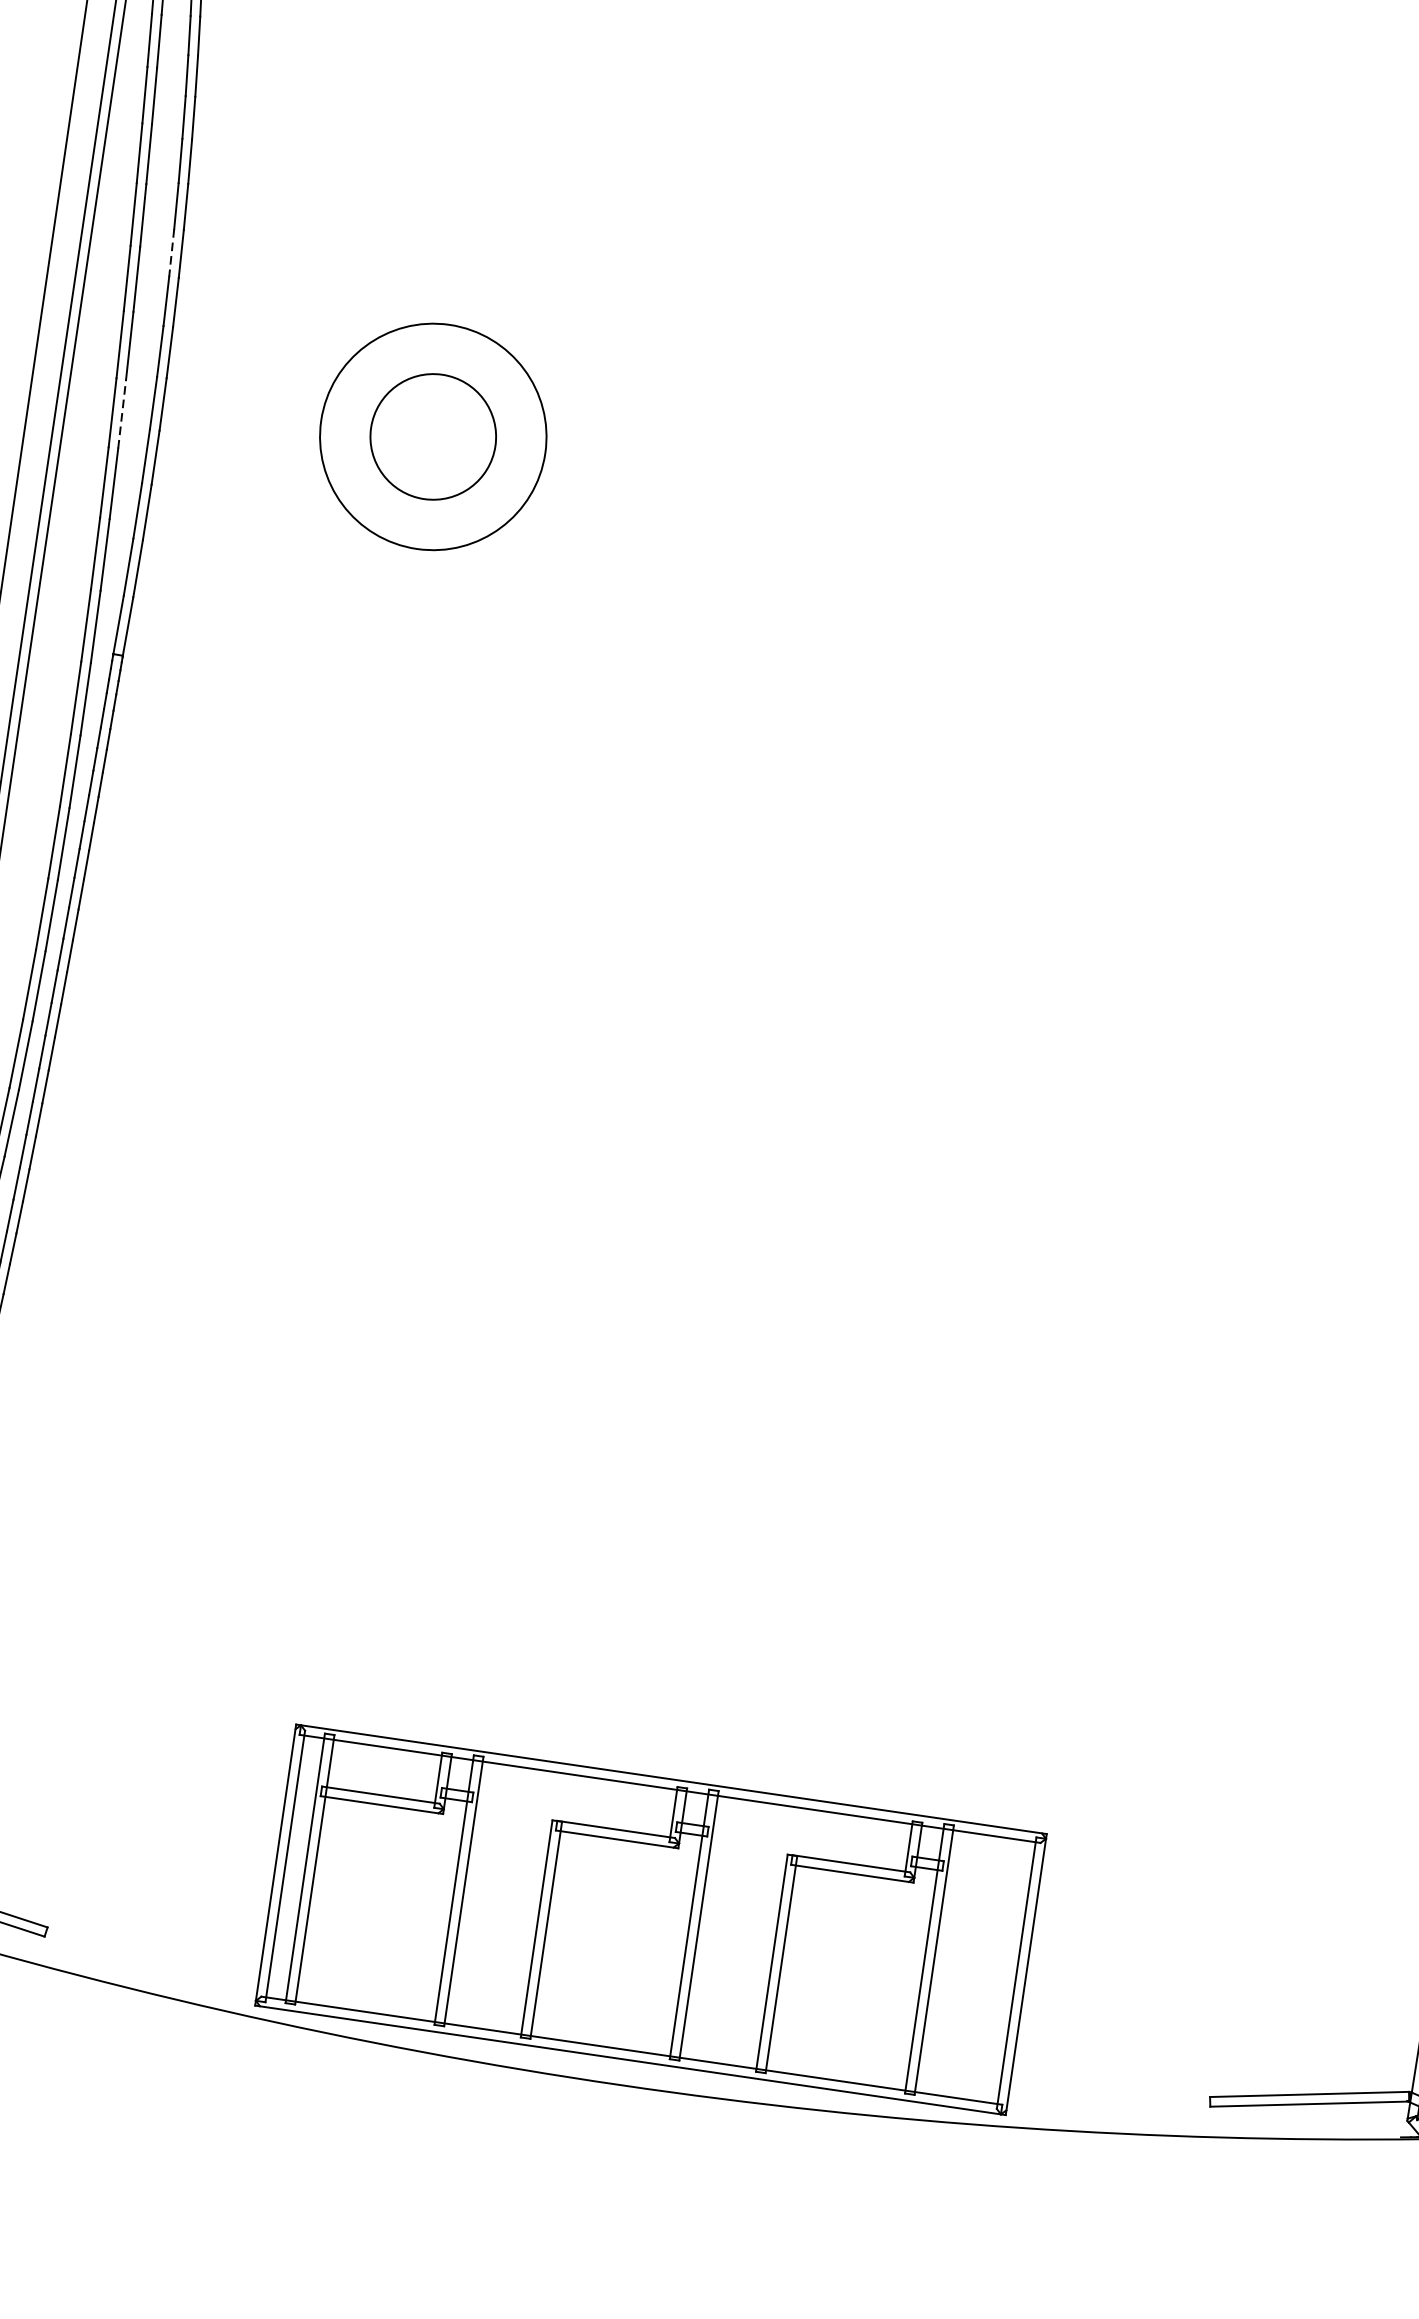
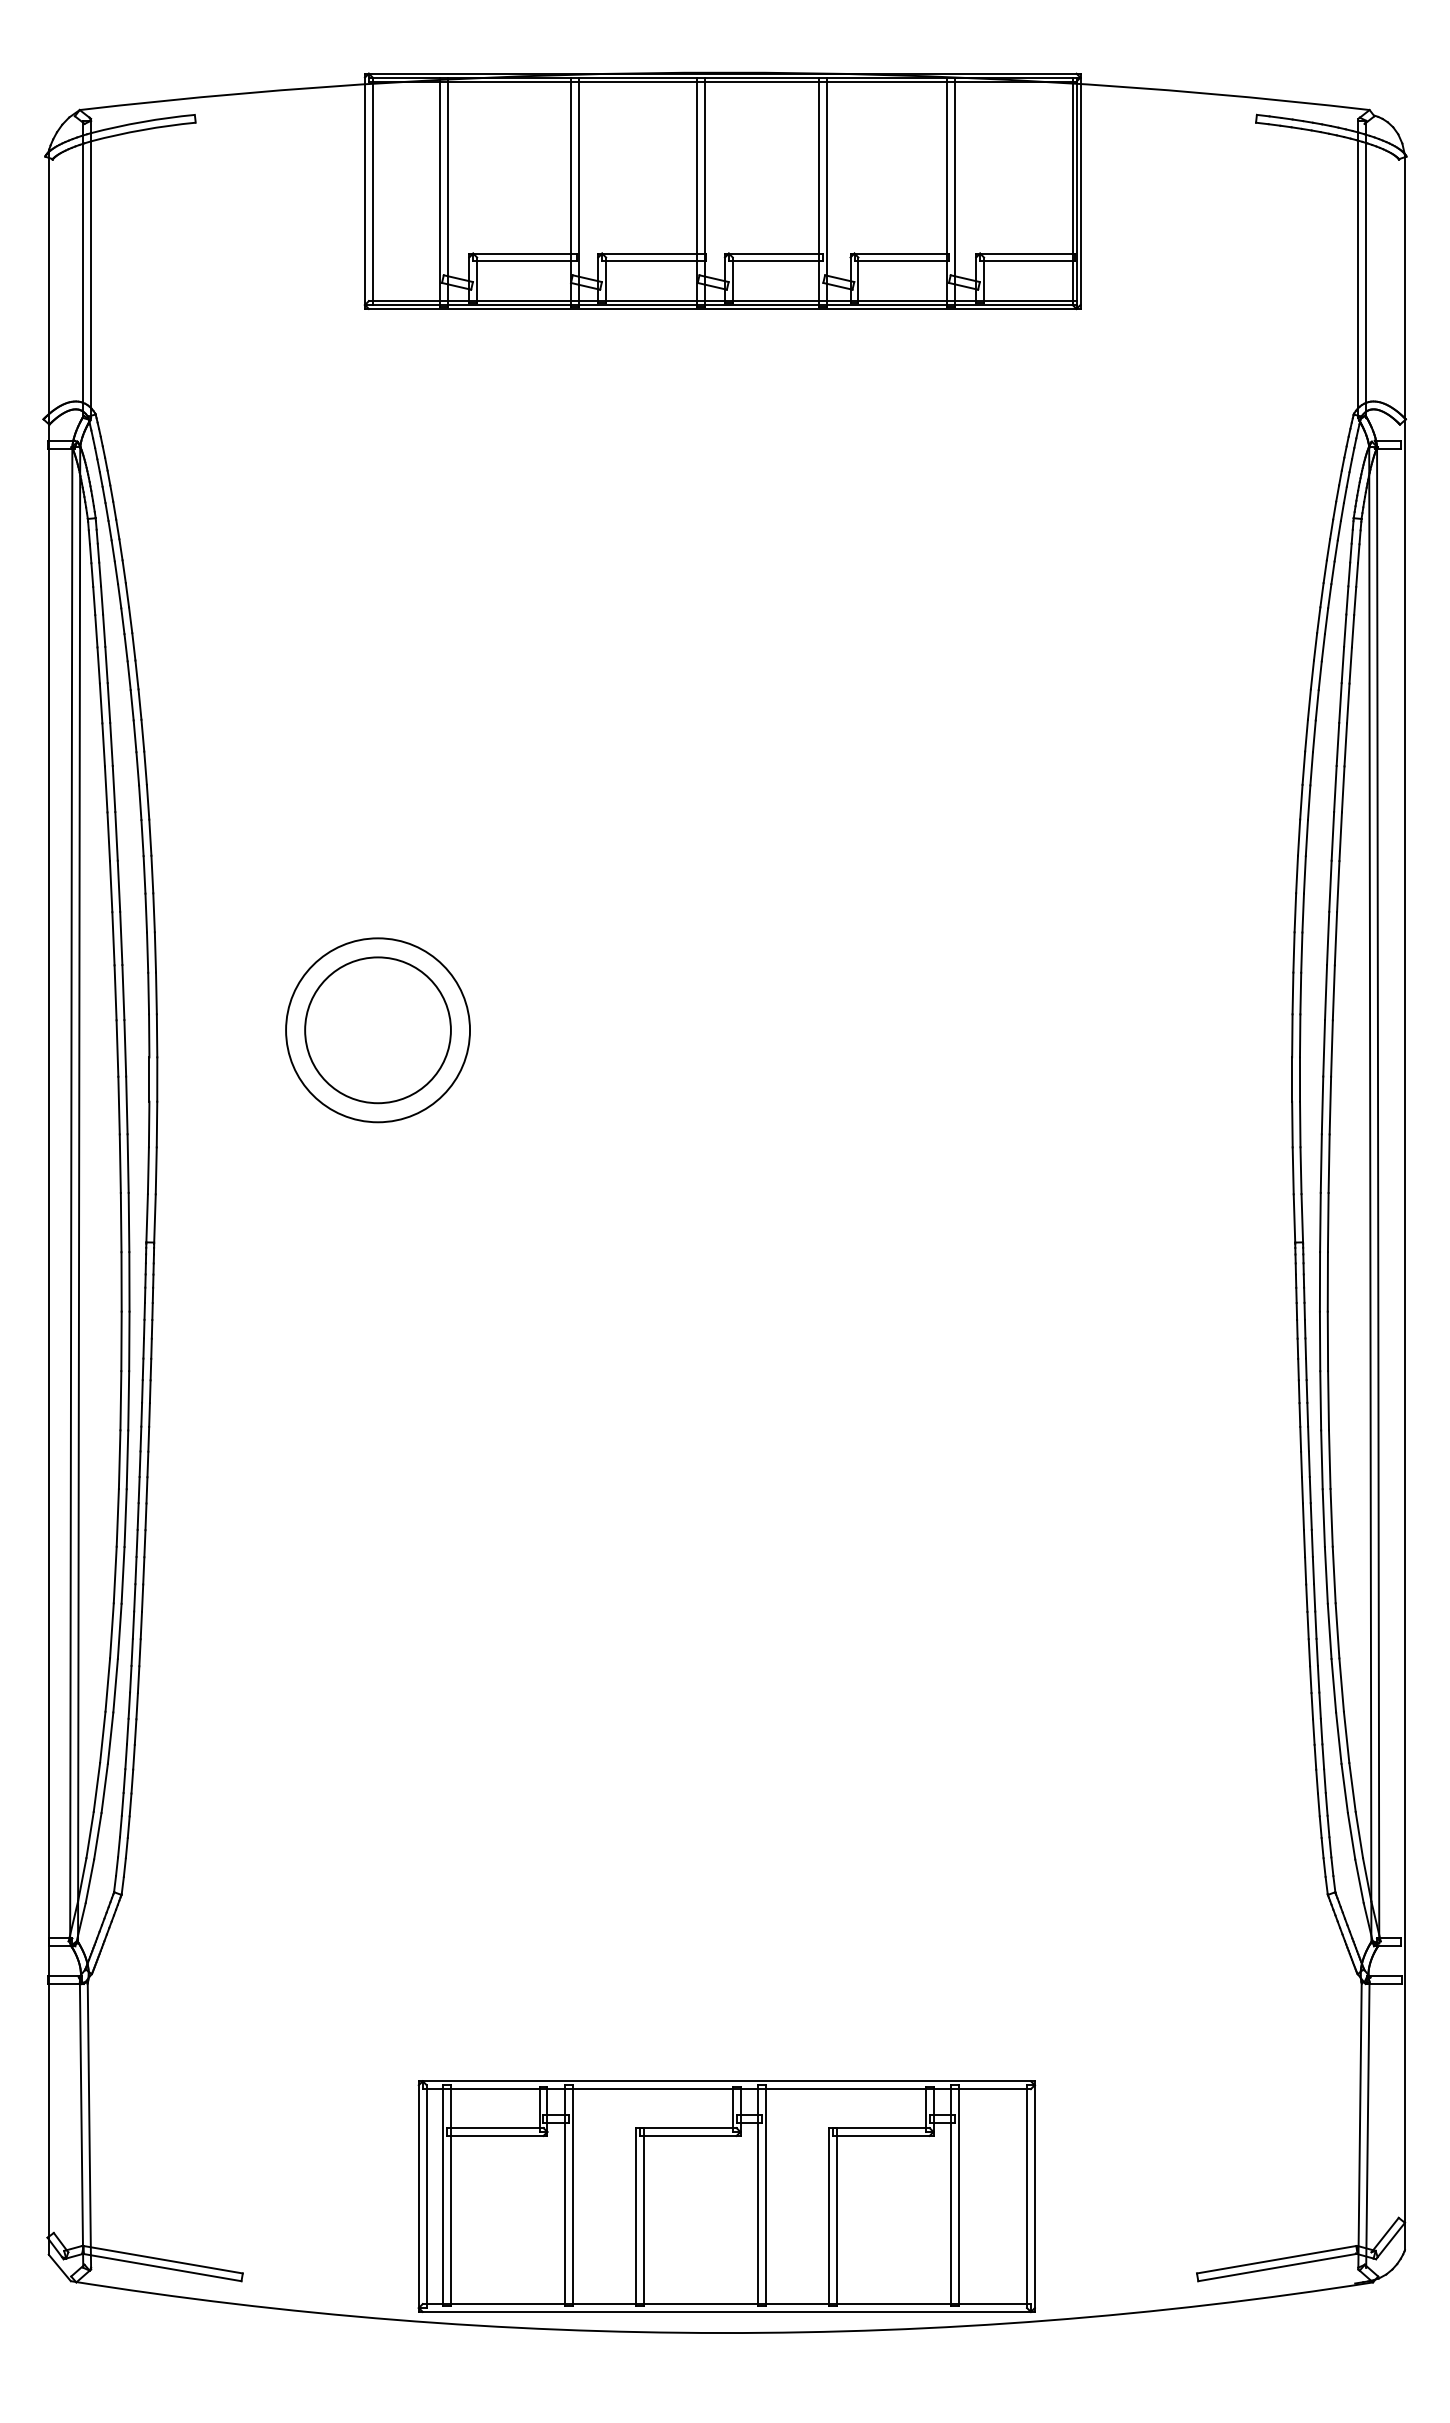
line: (171, 253) -> (146, 913), dashed -> solid
line: (122, 412) -> (125, 1047), dashed -> solid
circle: (432, 437) -> (377, 1030), size x1.43

